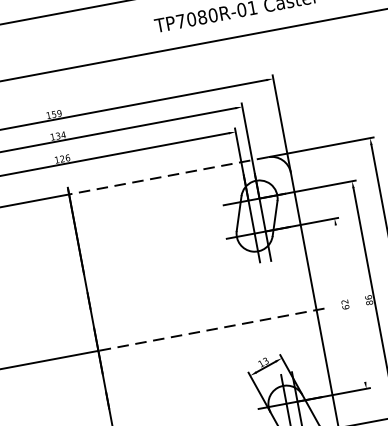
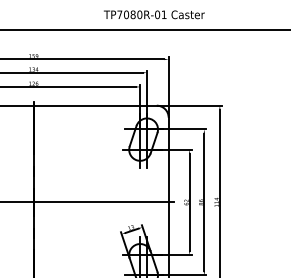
line: (168, 175) -> (95, 105), dashed -> solid
line: (350, 303) -> (189, 202), added
line: (211, 329) -> (103, 202), dashed -> solid

